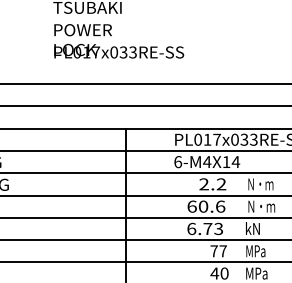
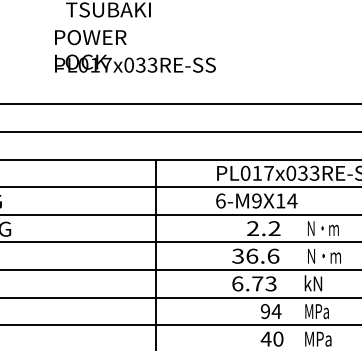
text: (119, 41) -> (135, 51), moved
text: (207, 162) -> (257, 201), 6-M4X14 -> 6-M9X14
text: (197, 206) -> (244, 256), 60.6 -> 36.6
text: (218, 251) -> (270, 311), 77 -> 94

